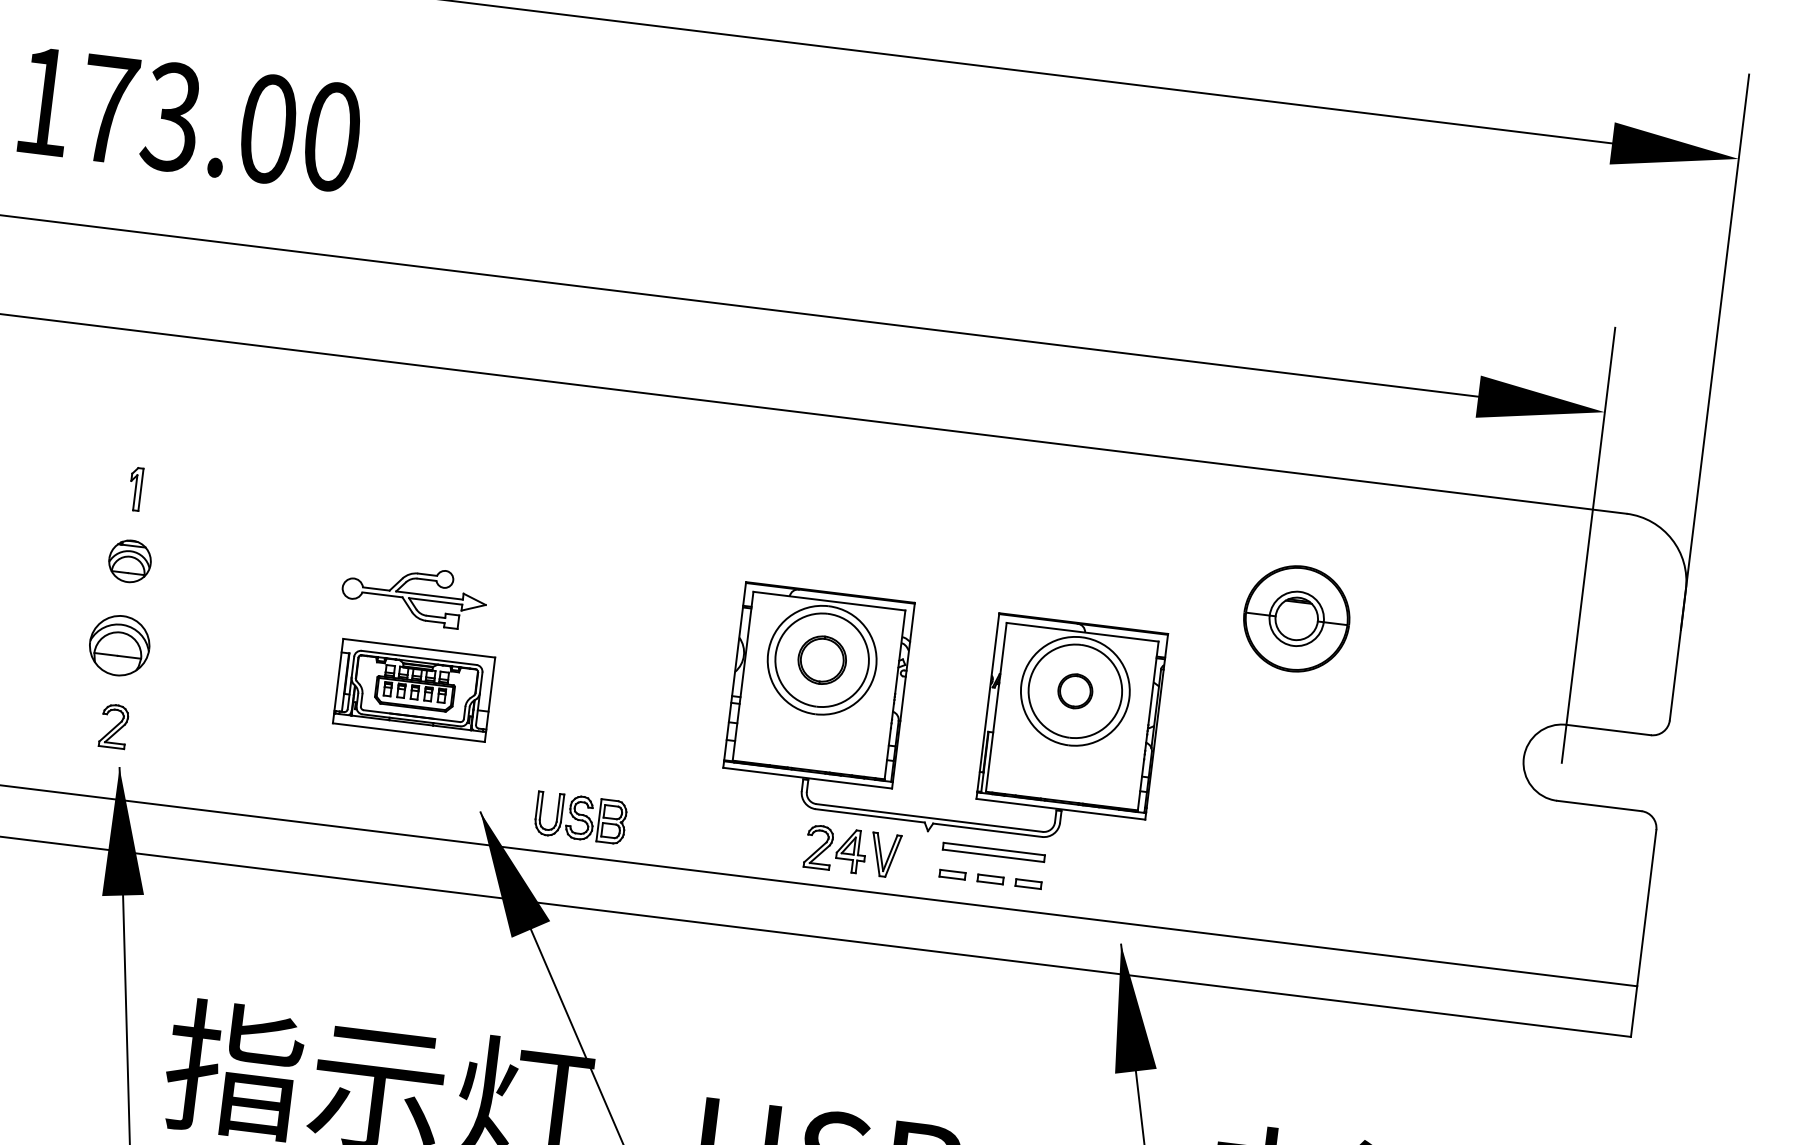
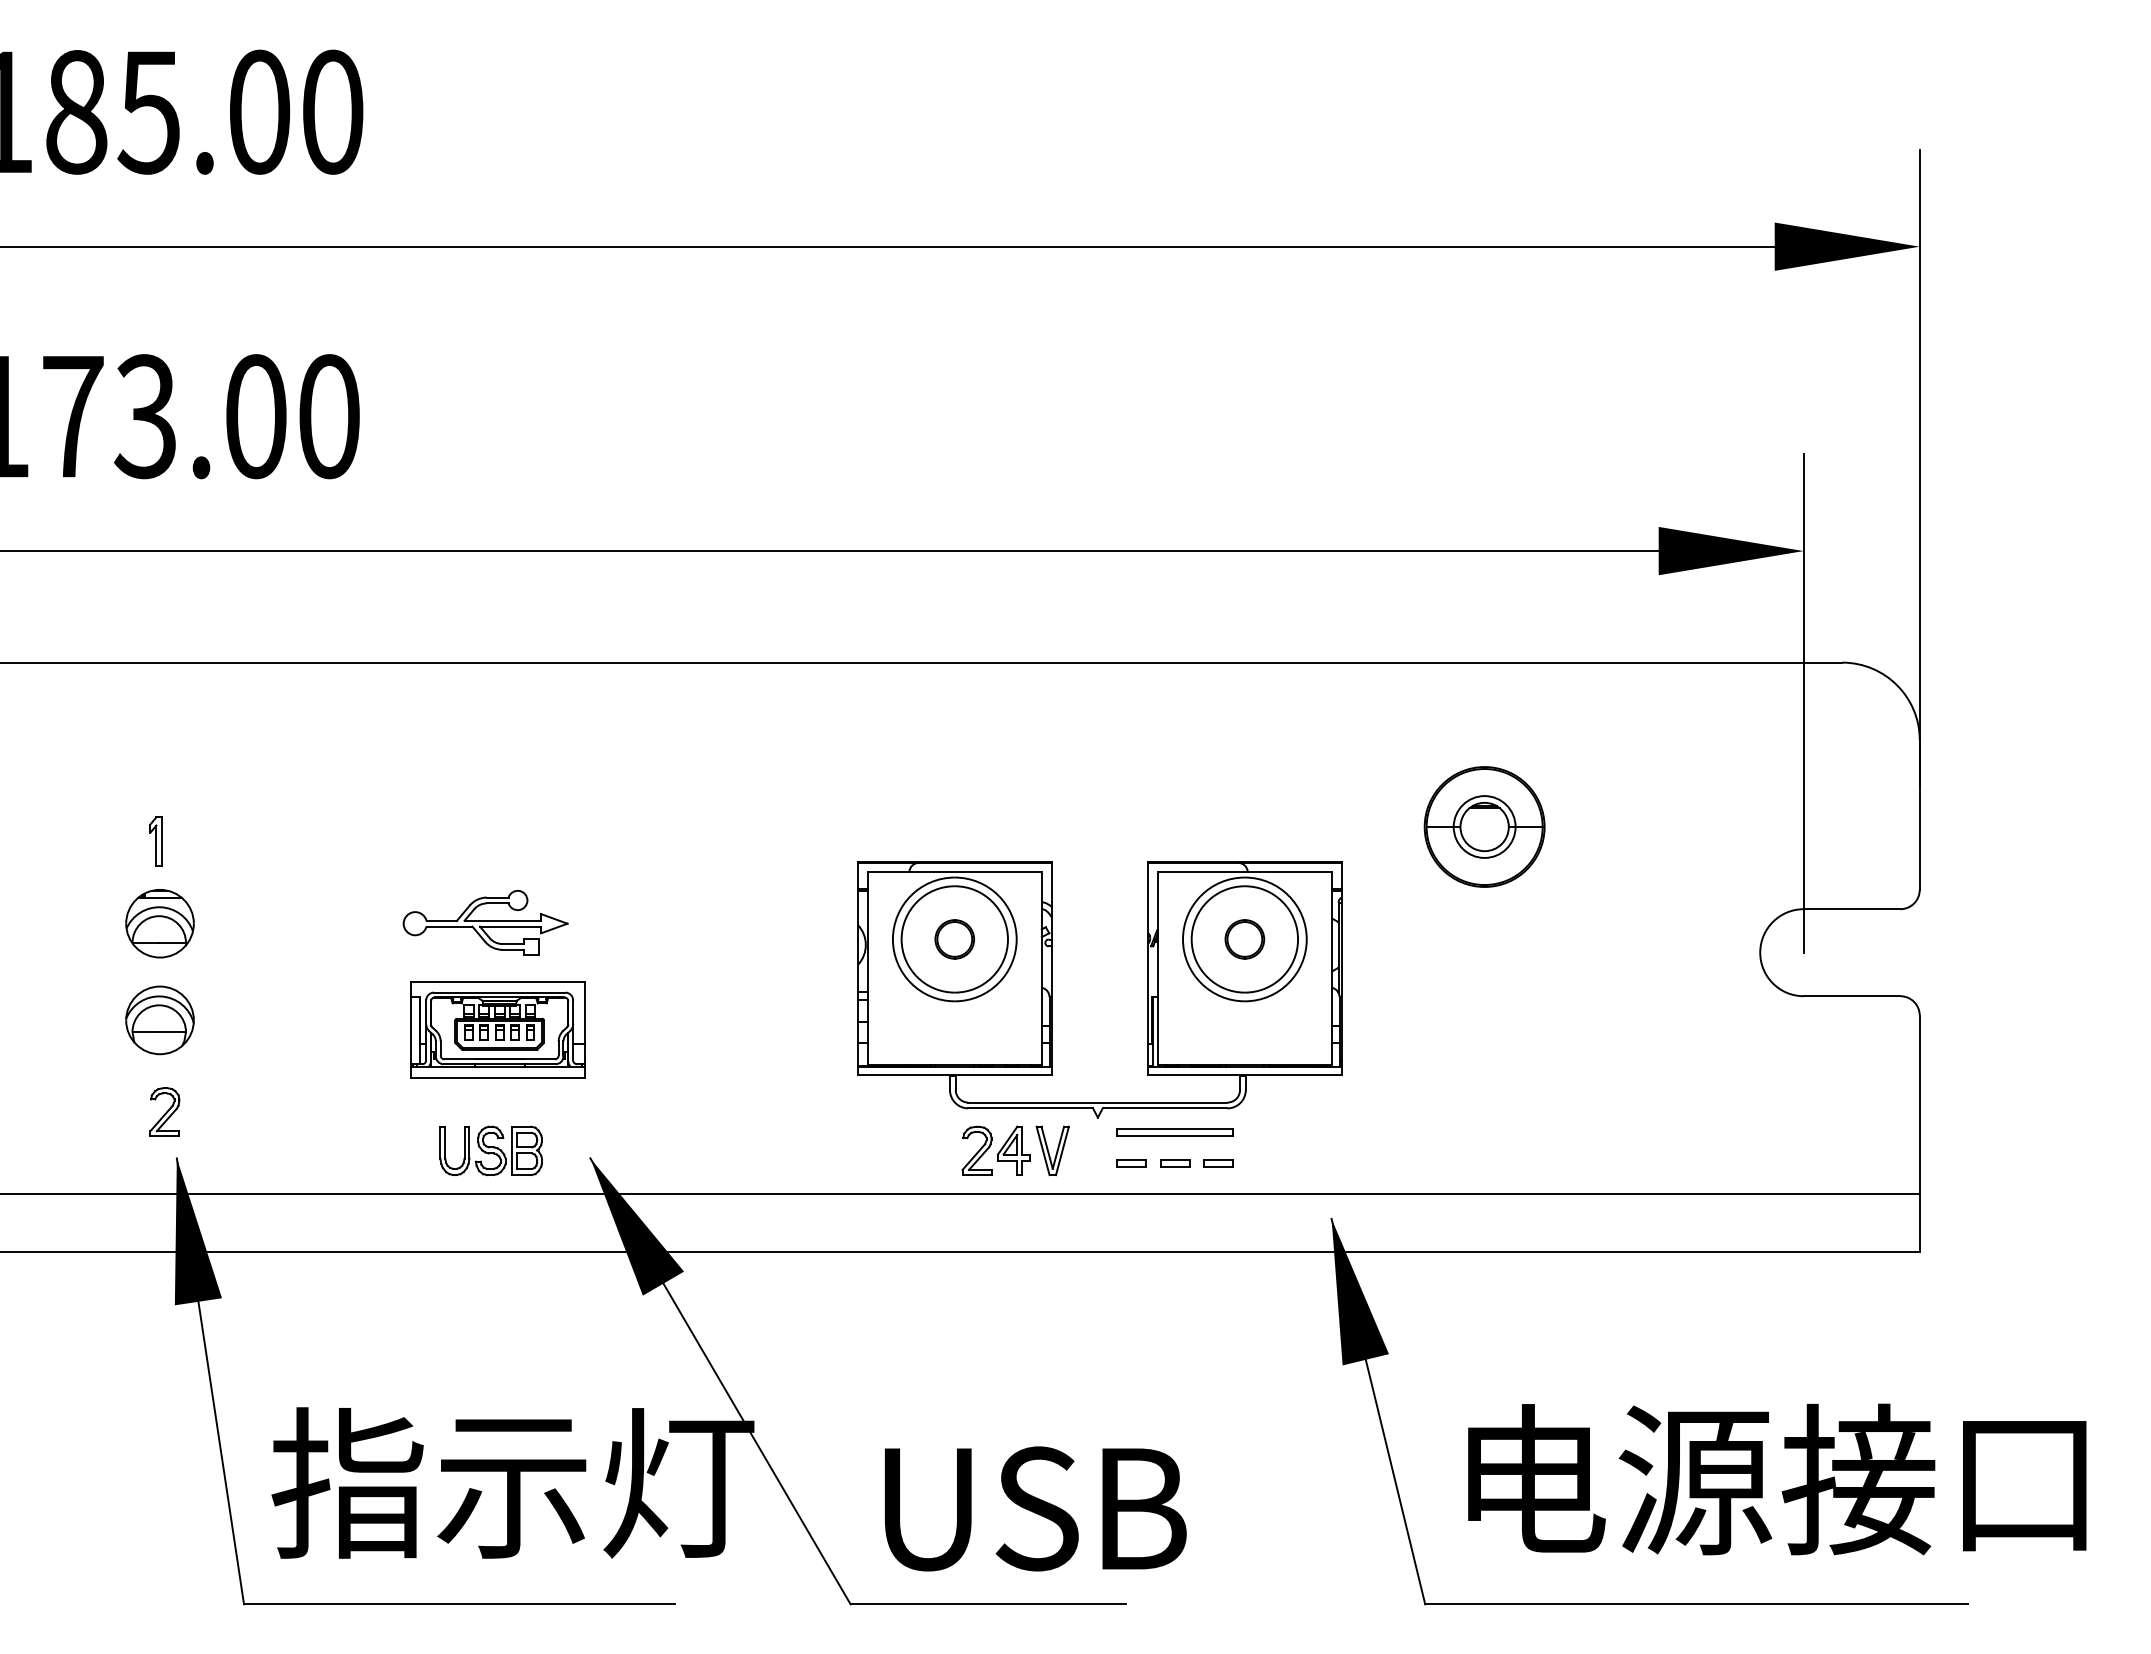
part: (129, 561) -> (159, 923), size x1.43
part: (821, 660) -> (954, 939), size x0.71
part: (580, 817) -> (490, 1150), moved

